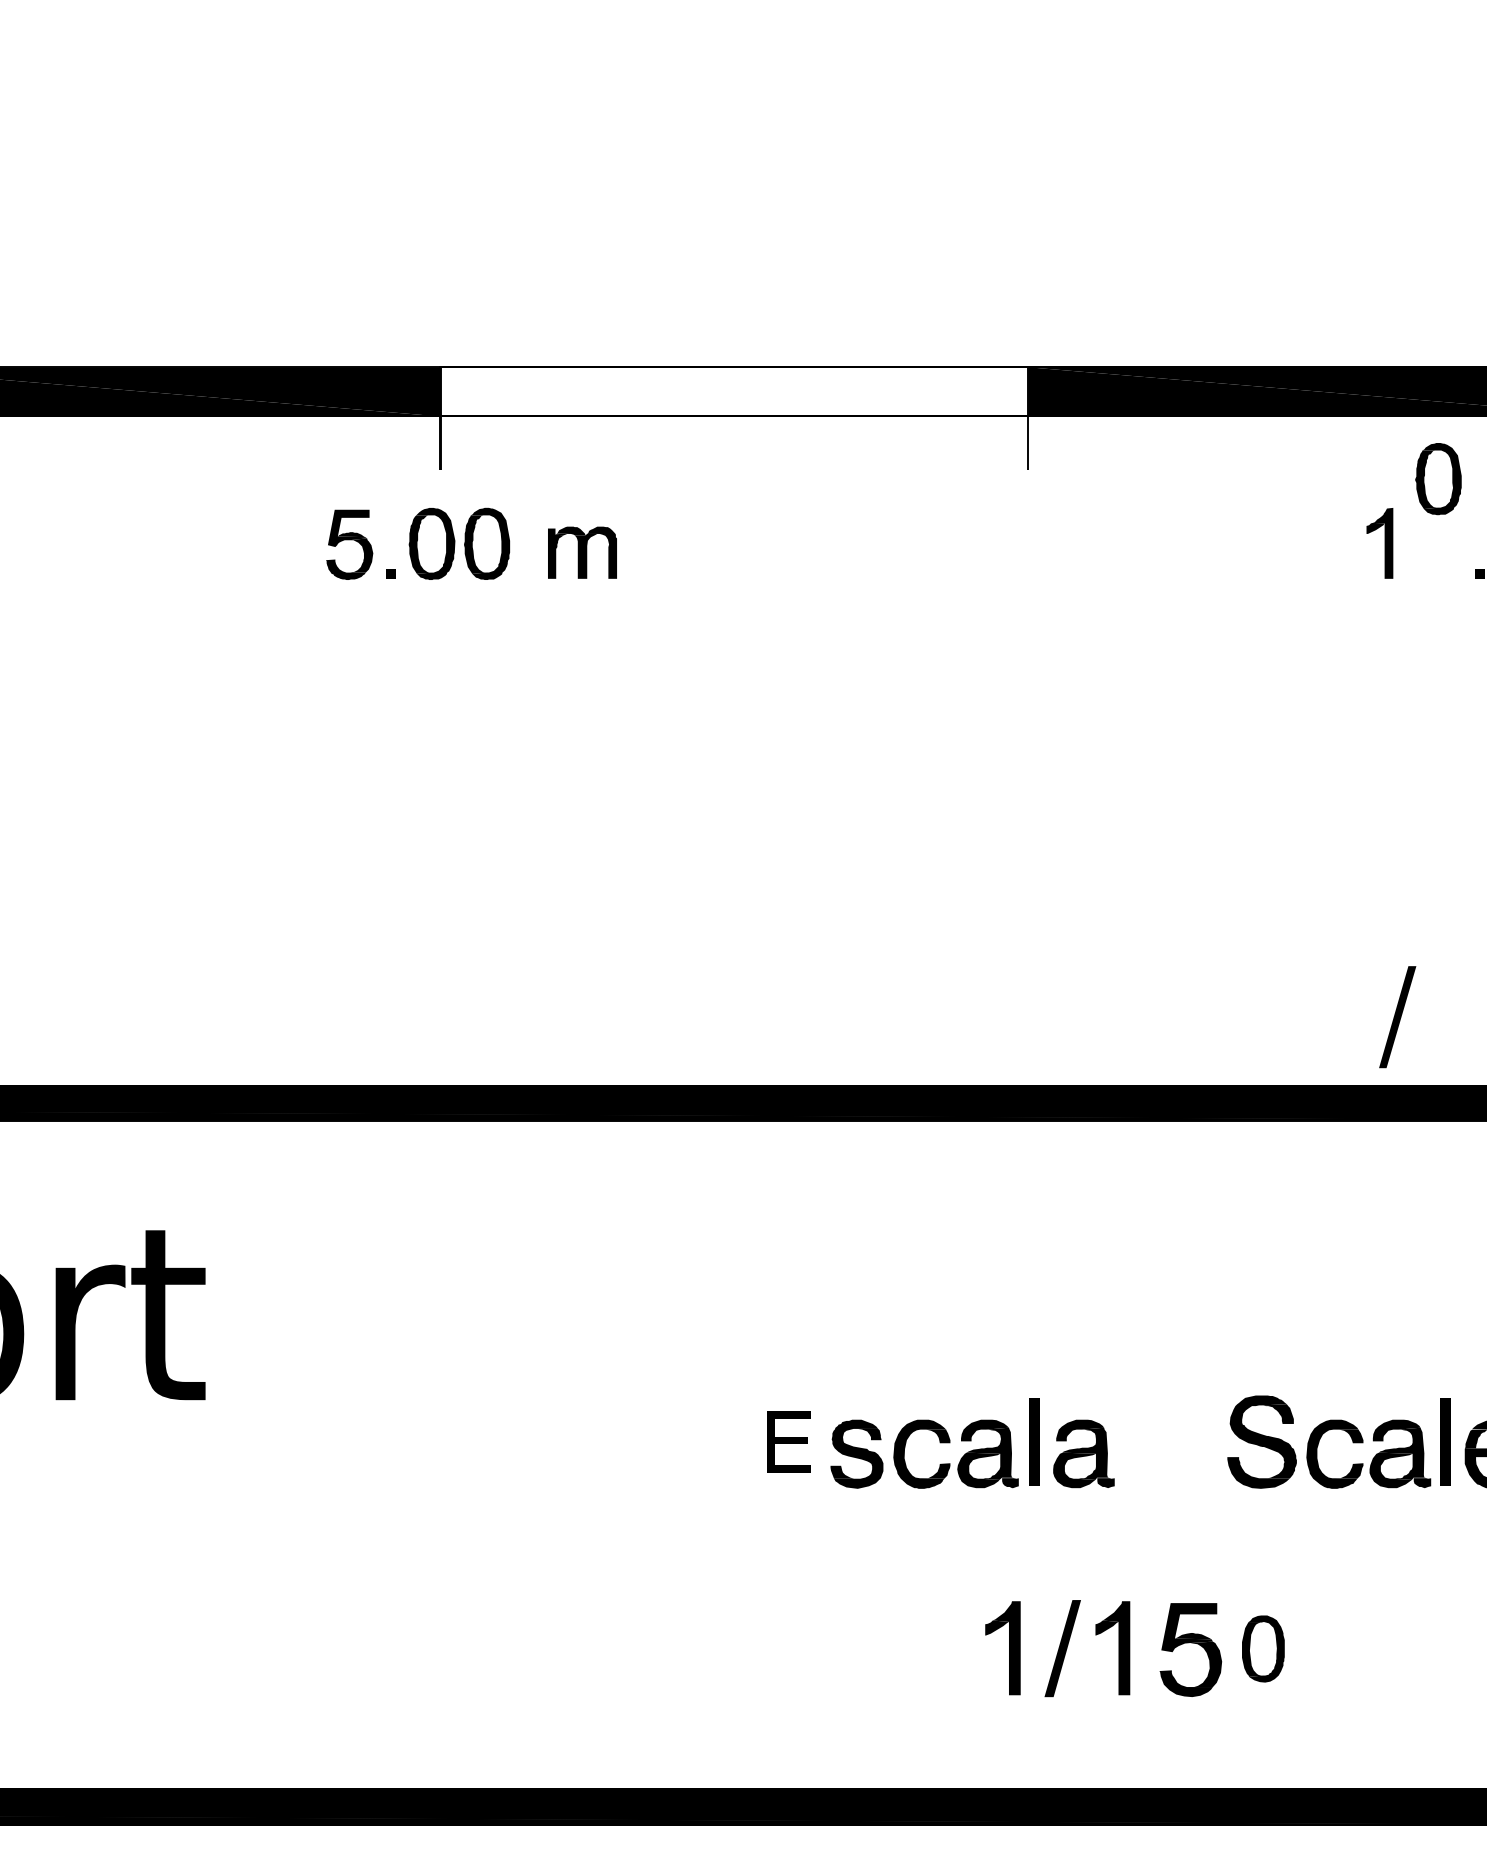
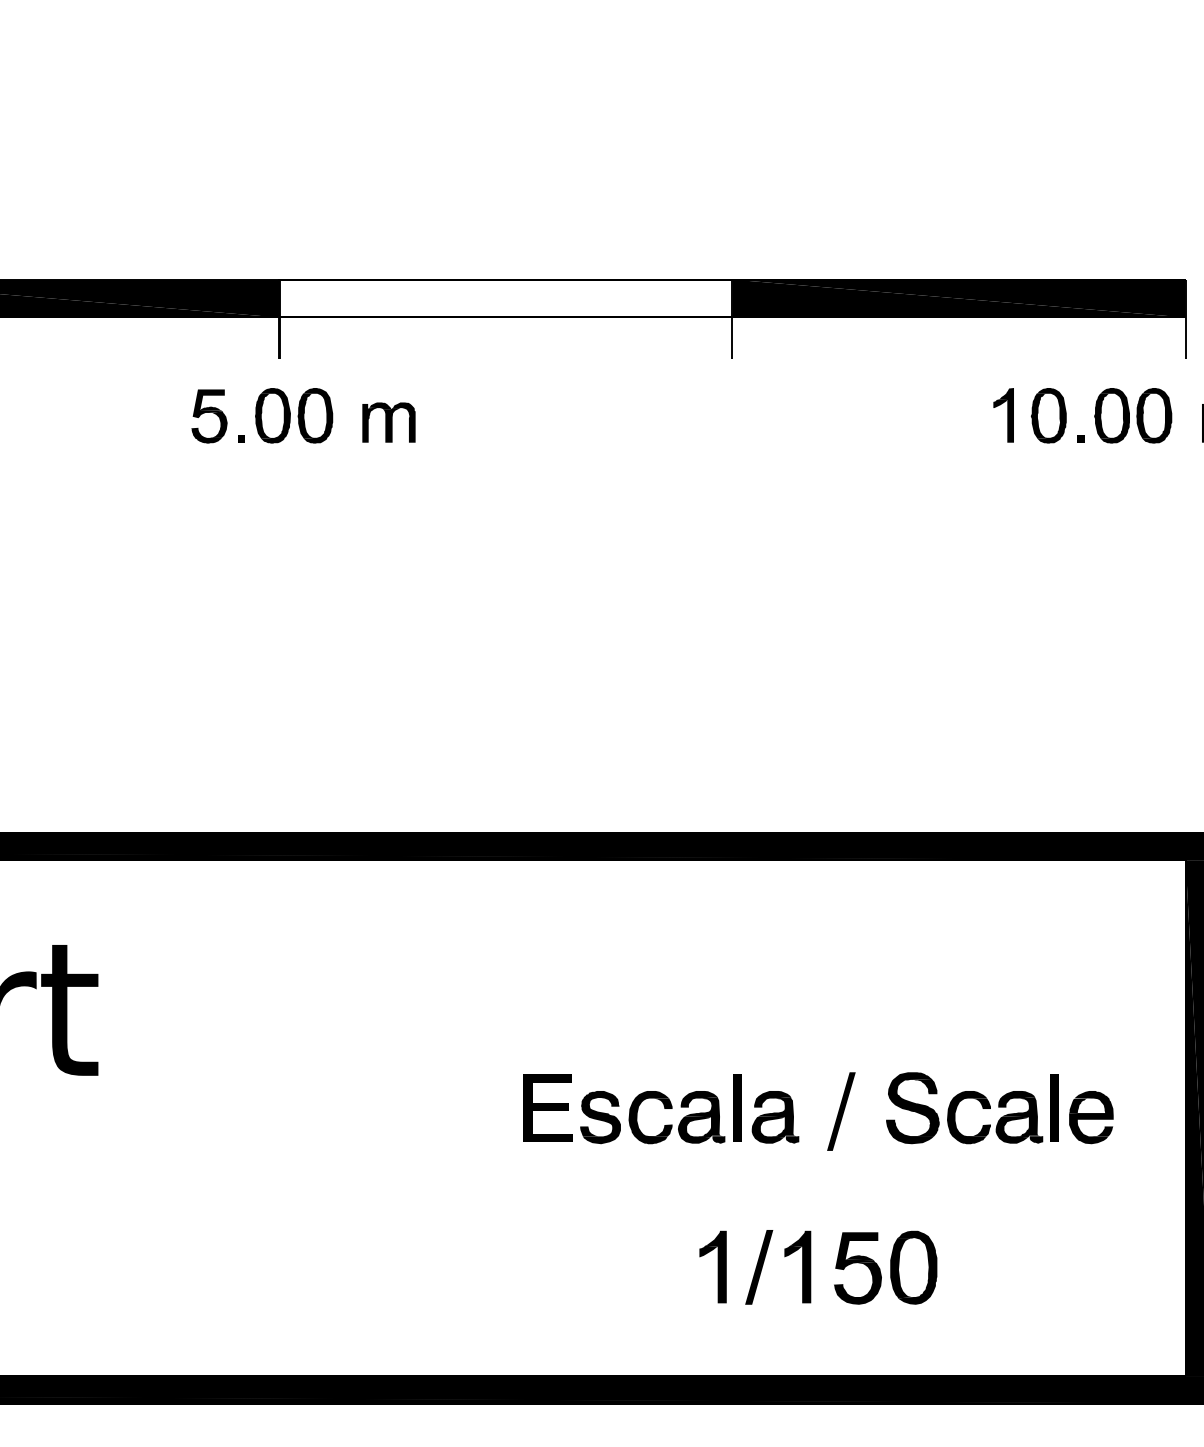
part: (1438, 478) -> (1048, 415), moved
part: (1397, 1017) -> (841, 1111), moved
part: (788, 1441) -> (547, 1107), size x1.43
part: (1262, 1648) -> (913, 1267), size x1.43

